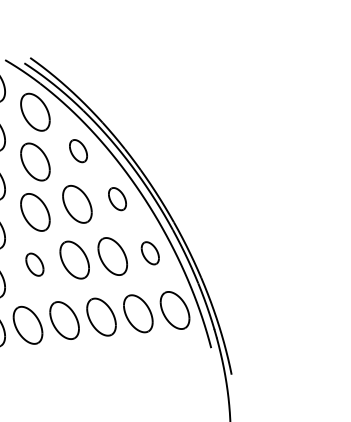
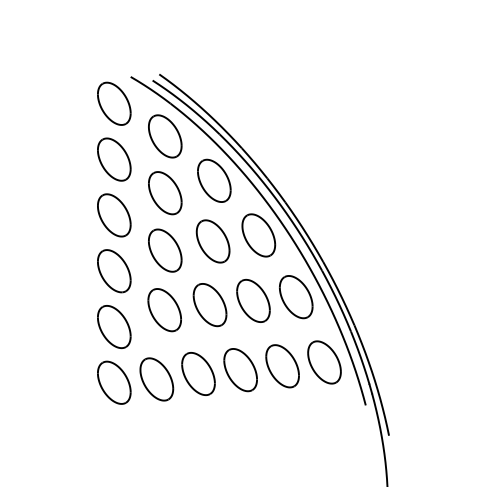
part: (78, 150) -> (214, 180), size x1.67
part: (117, 199) -> (258, 235), size x1.67
part: (150, 253) -> (296, 297), size x1.67
part: (34, 264) -> (164, 310), size x1.67

